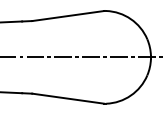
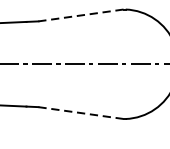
line: (67, 16) -> (80, 16), solid -> dashed
line: (68, 98) -> (81, 112), solid -> dashed

